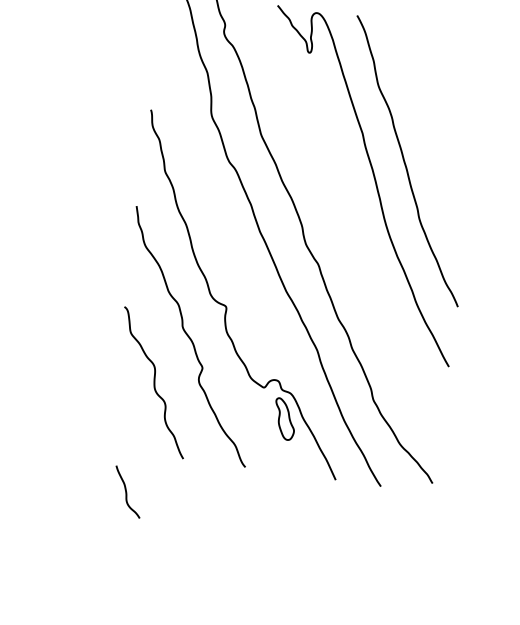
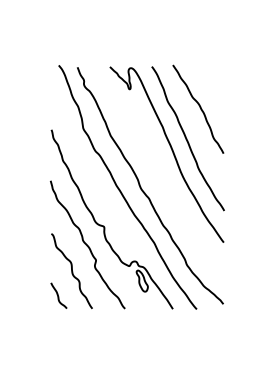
curve: (436, 104) -> (199, 107), added
curve: (127, 491) -> (58, 295), moved

